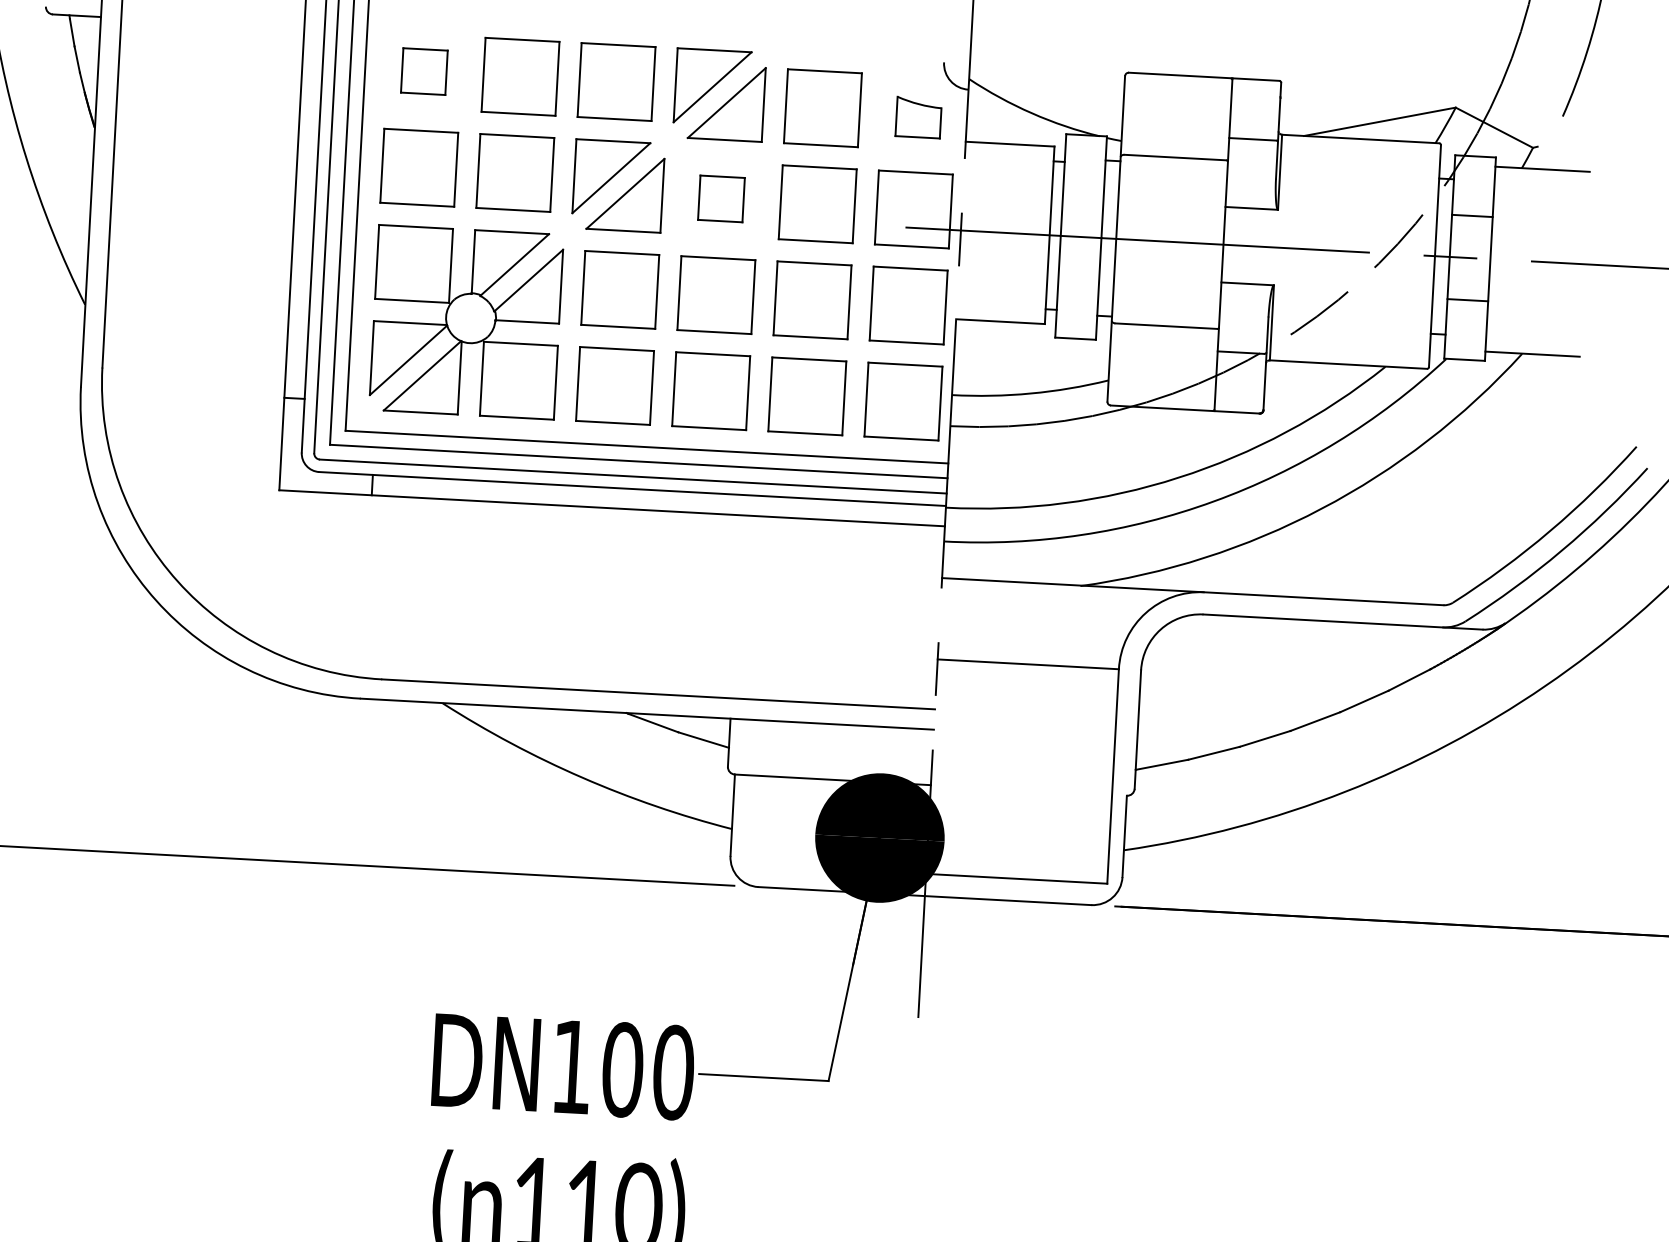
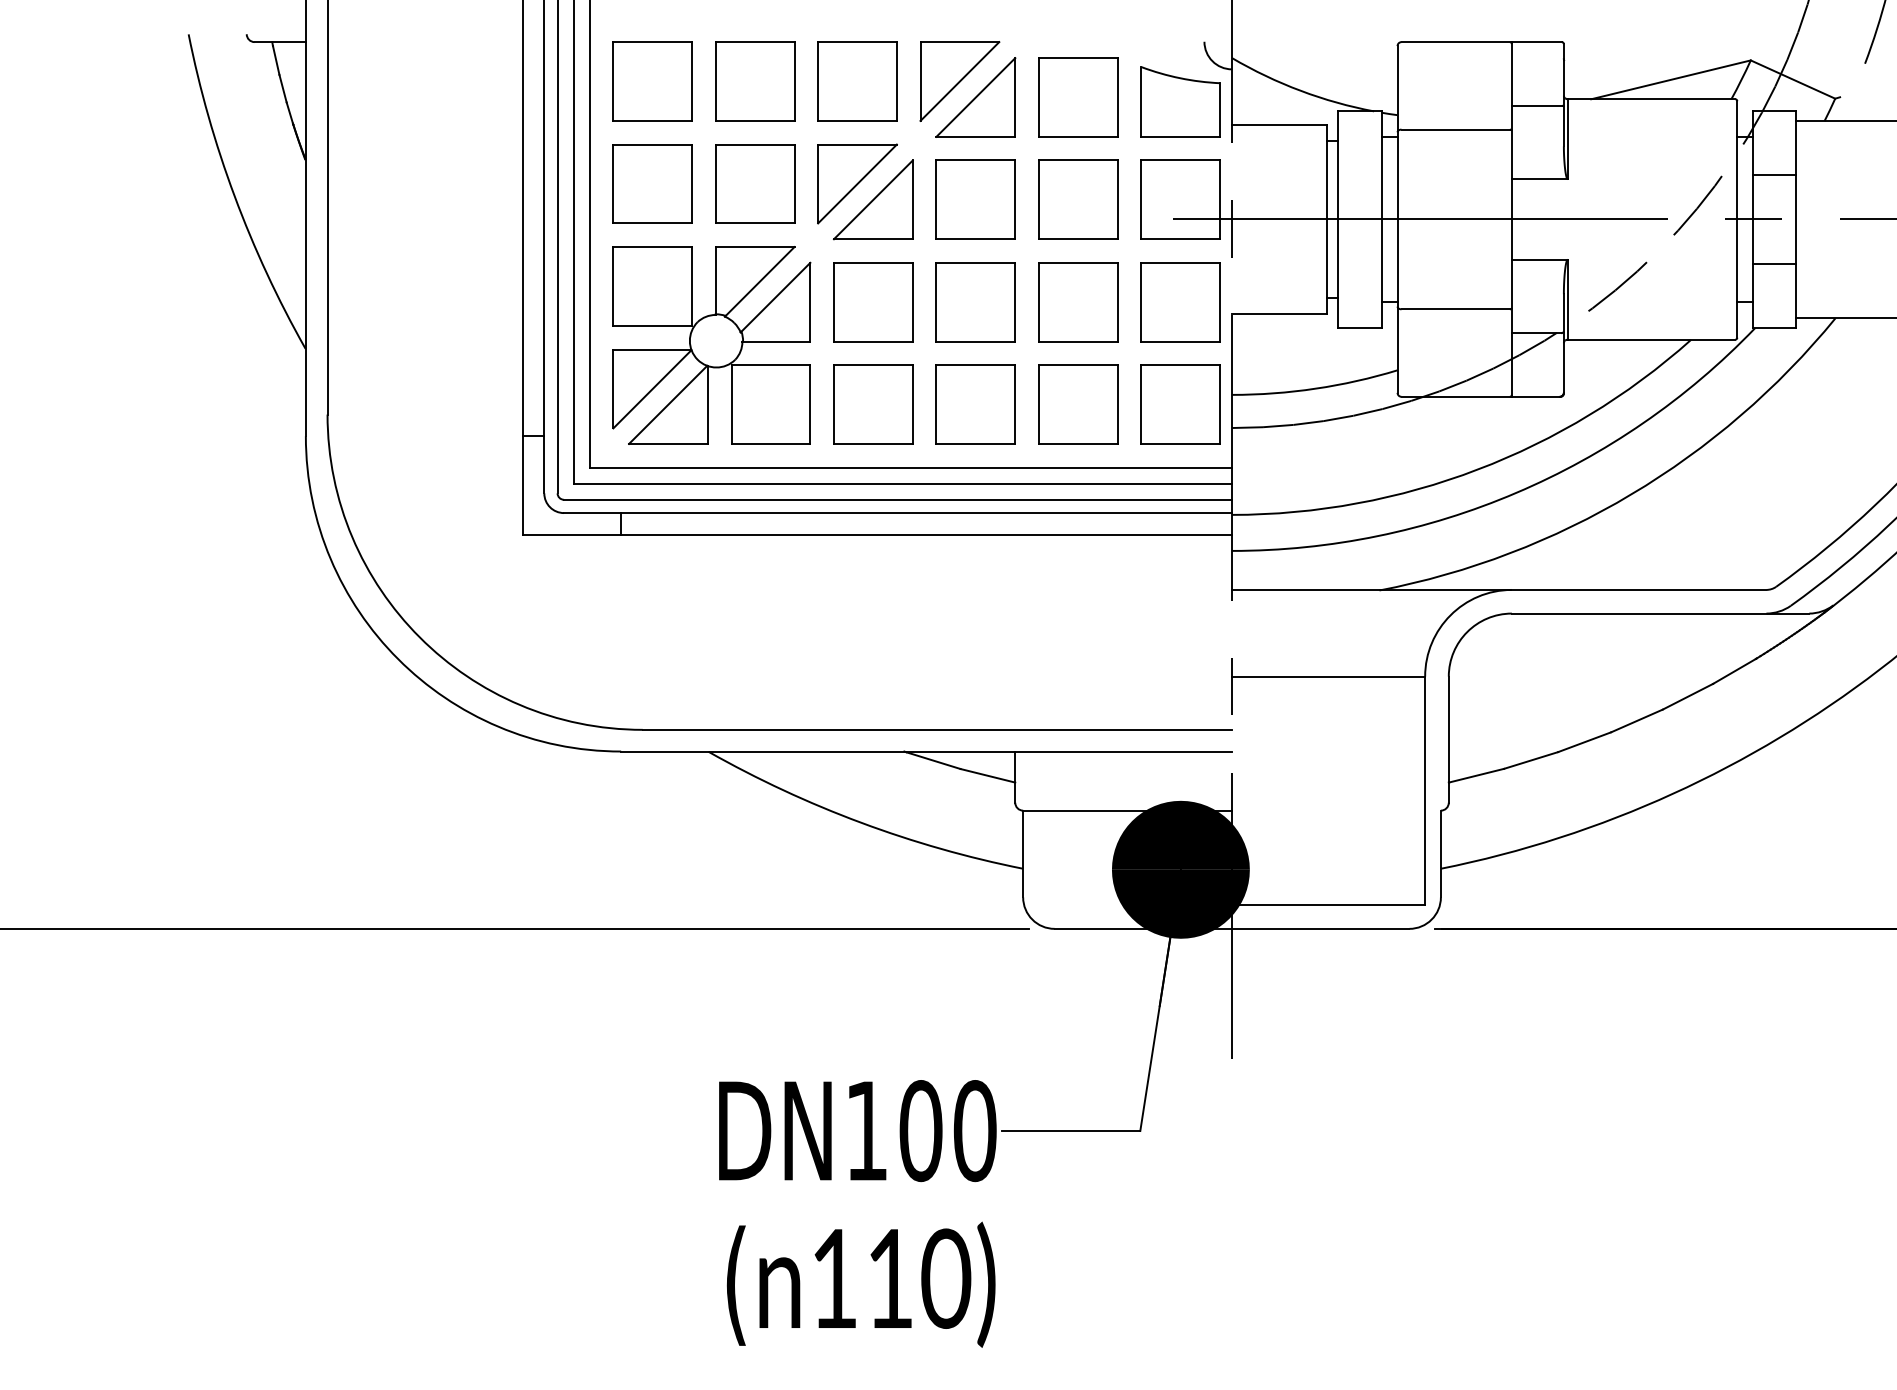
part: (424, 71) -> (652, 81), size x1.67
part: (918, 117) -> (1180, 101), size x1.67
part: (721, 198) -> (975, 199), size x1.67

